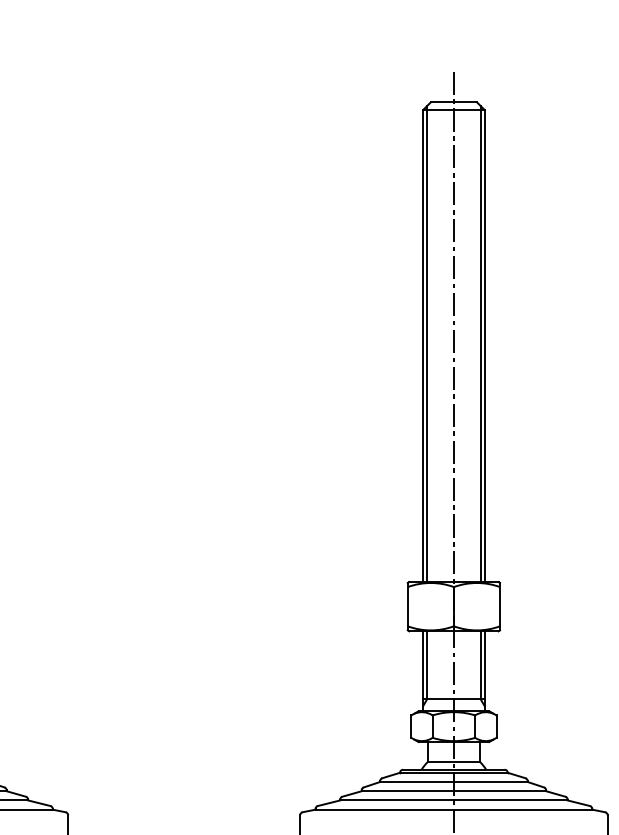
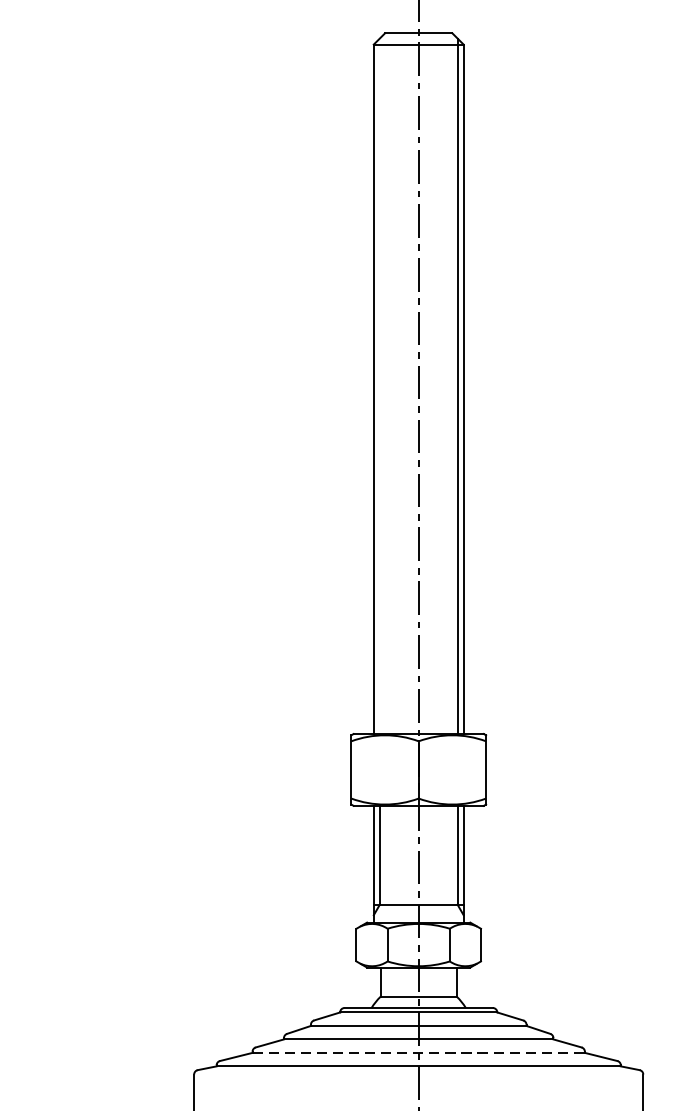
line: (427, 343) -> (380, 385), removed
line: (453, 800) -> (418, 1052), solid -> dashed

